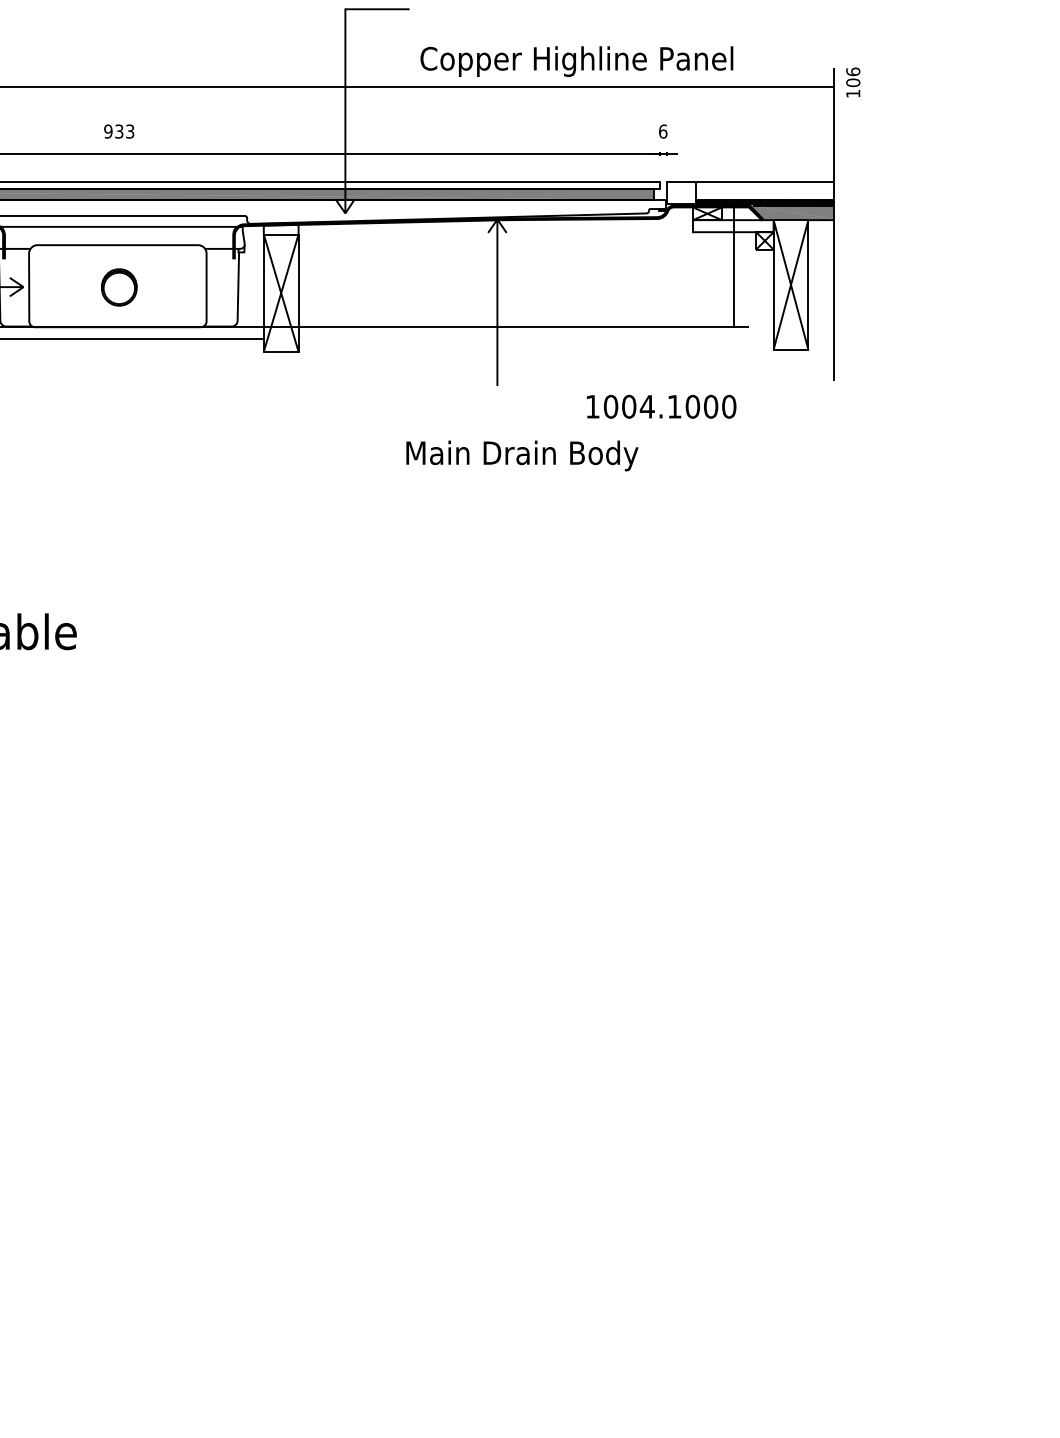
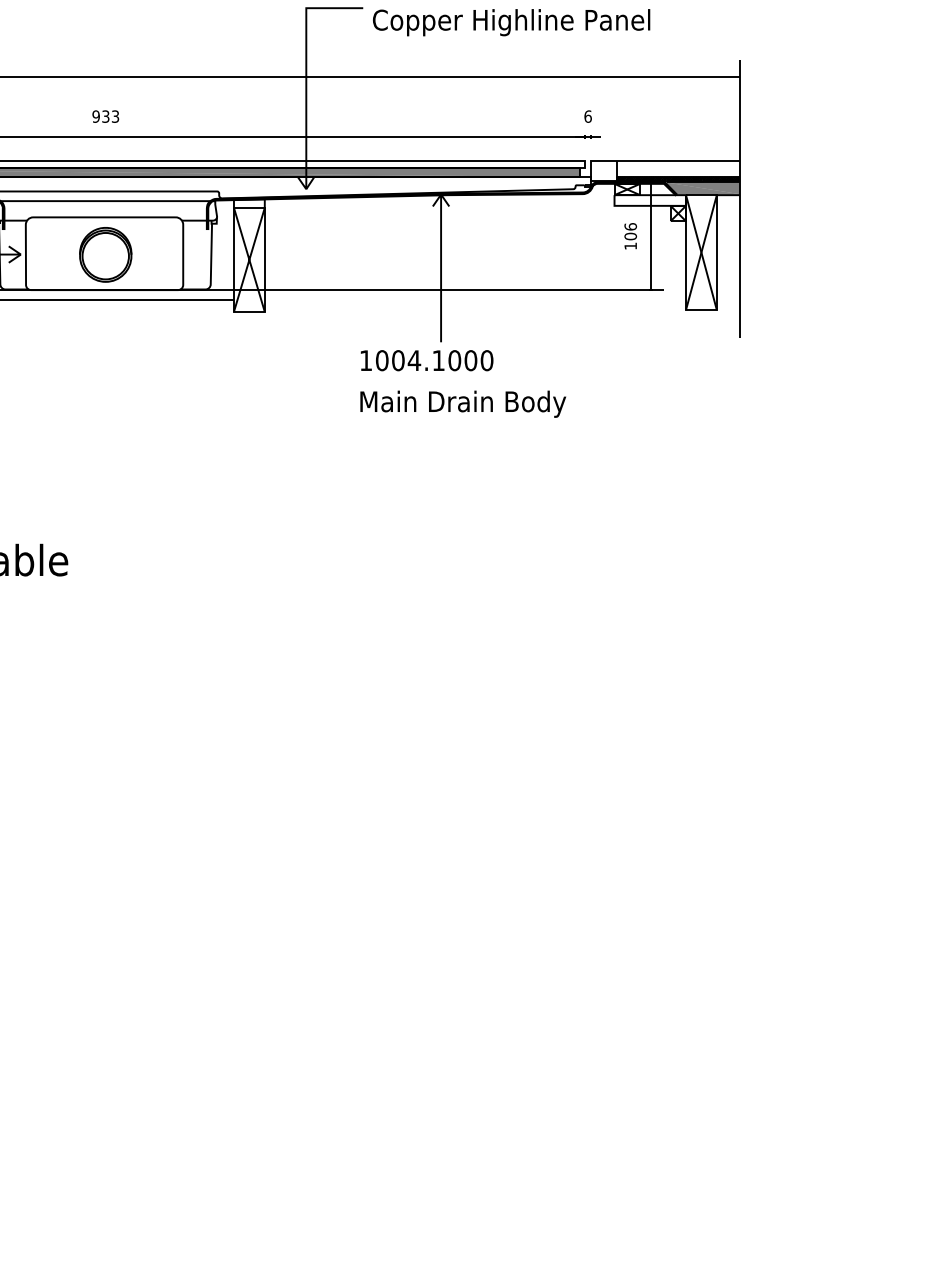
text: (576, 61) -> (511, 22), moved
text: (853, 82) -> (630, 236), moved
part: (119, 287) -> (106, 254), size x1.67
text: (661, 406) -> (426, 360), moved

